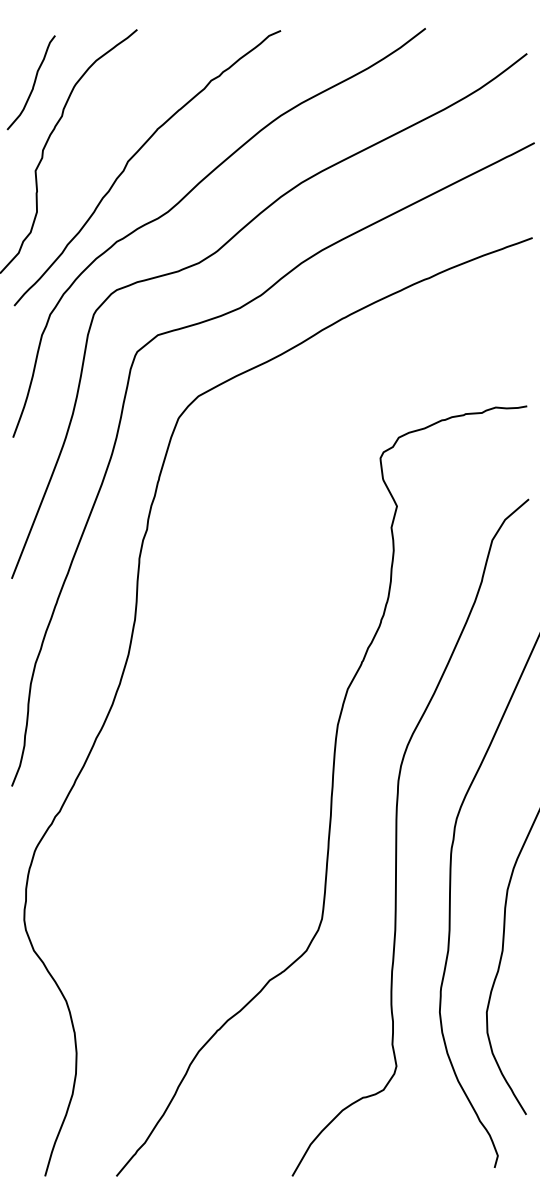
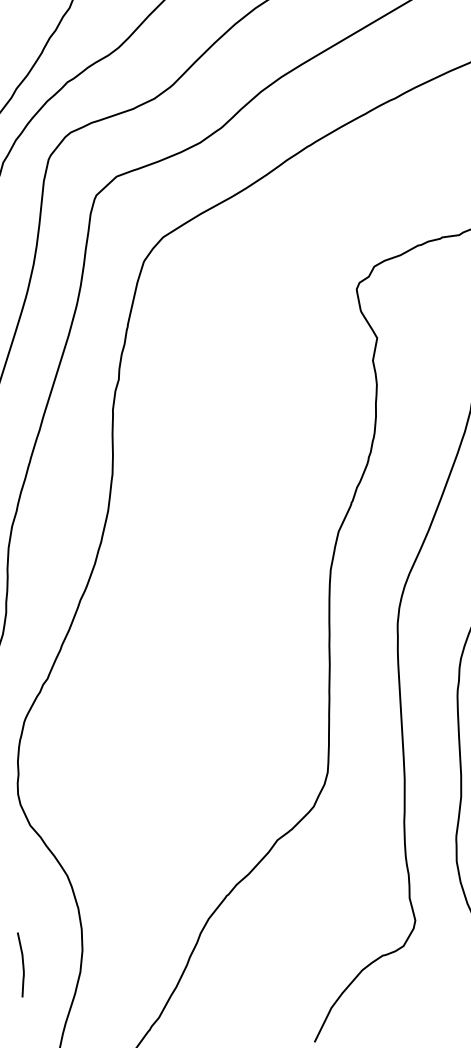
curve: (17, 1083) -> (22, 964), added

